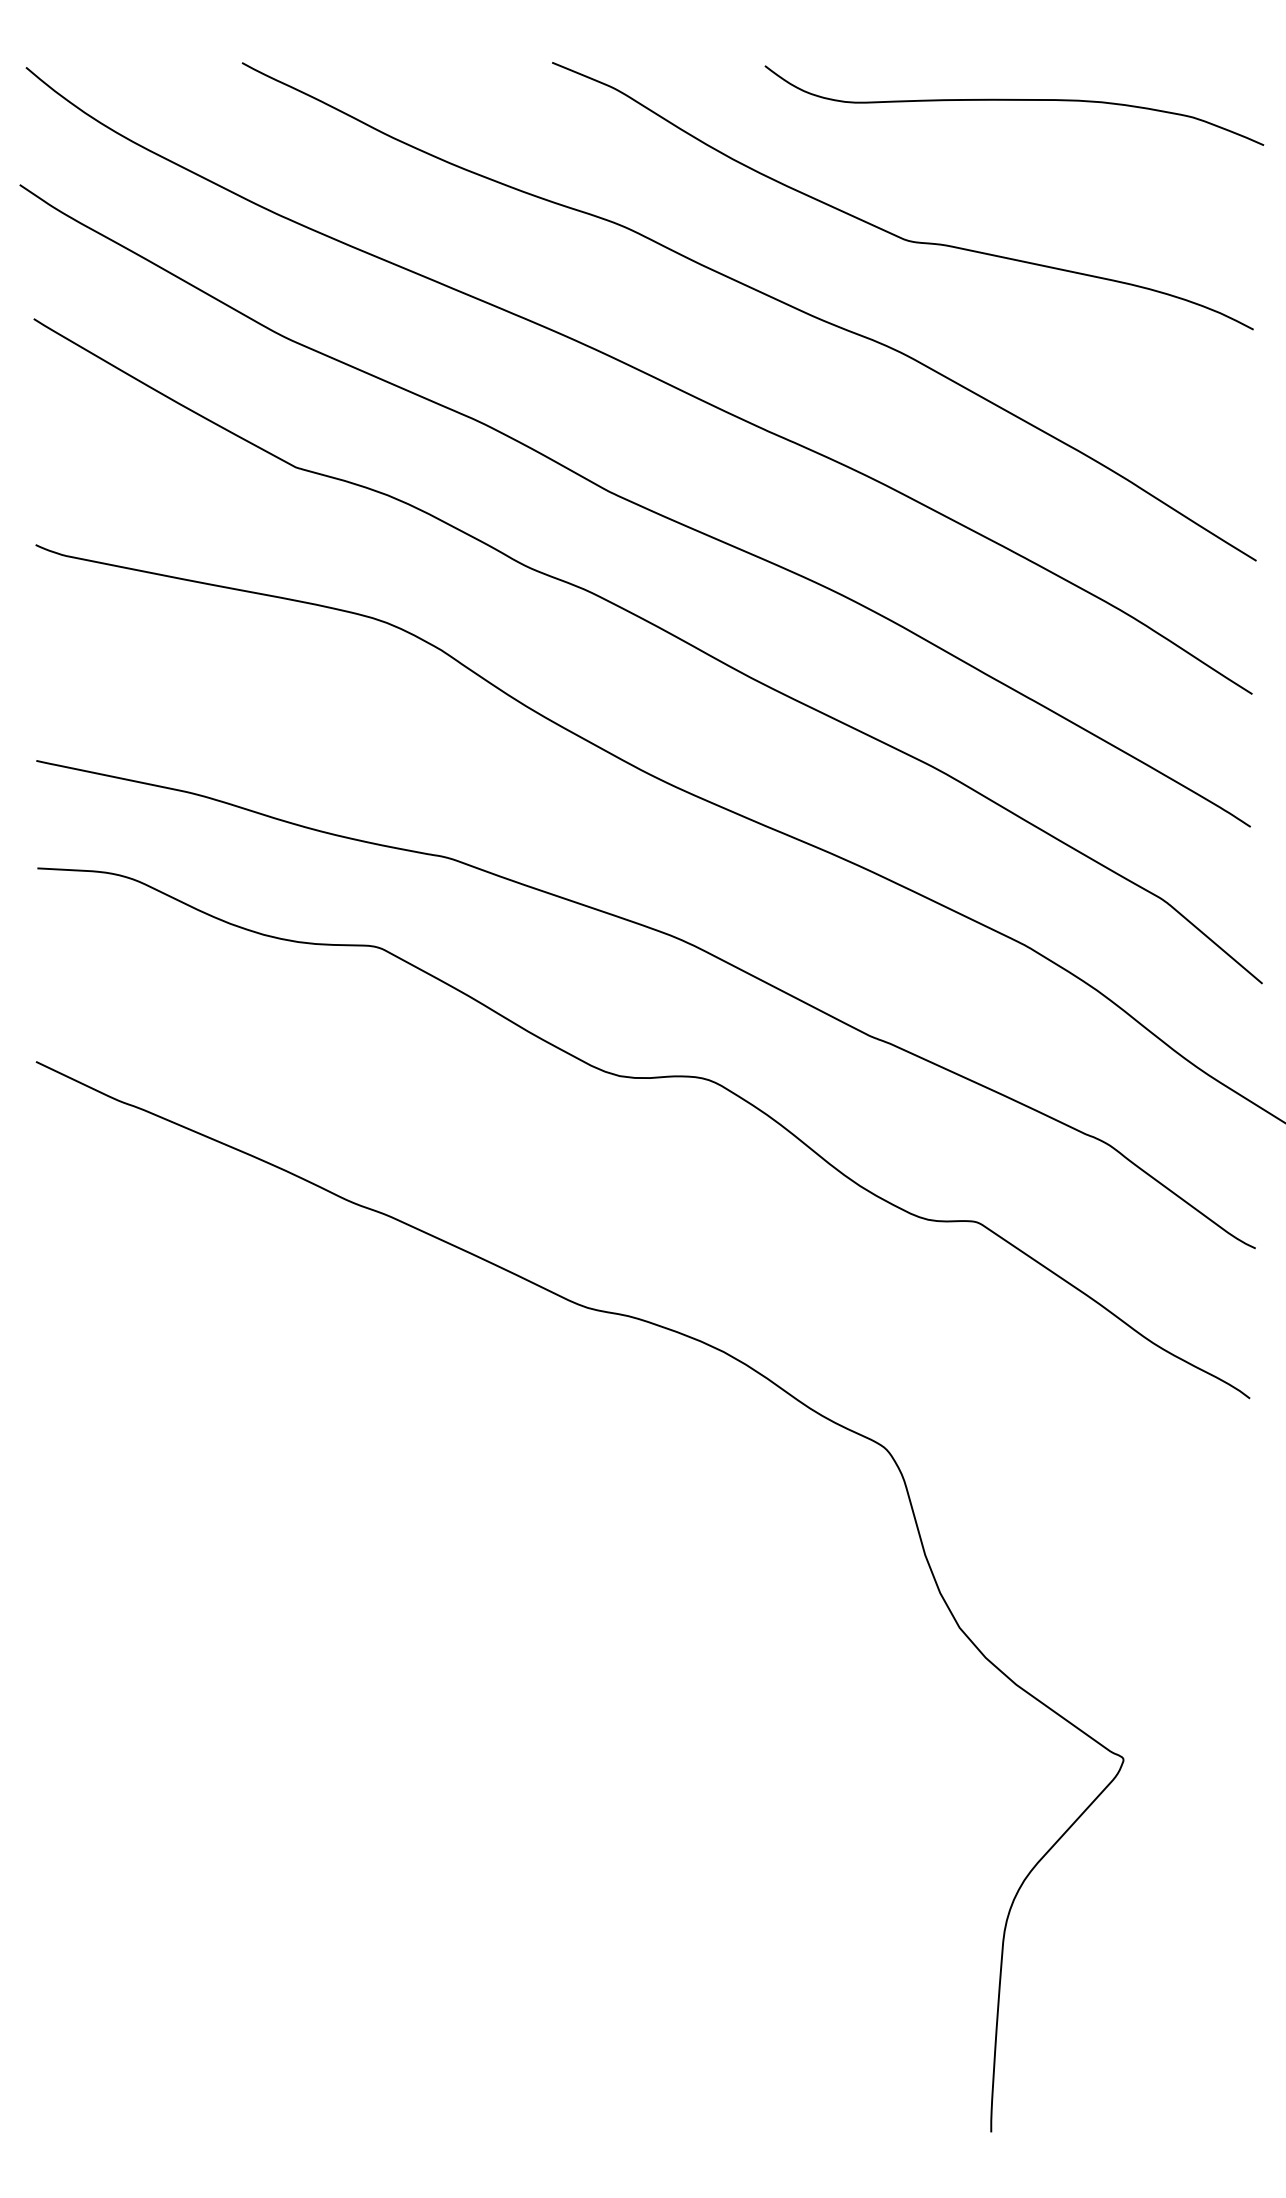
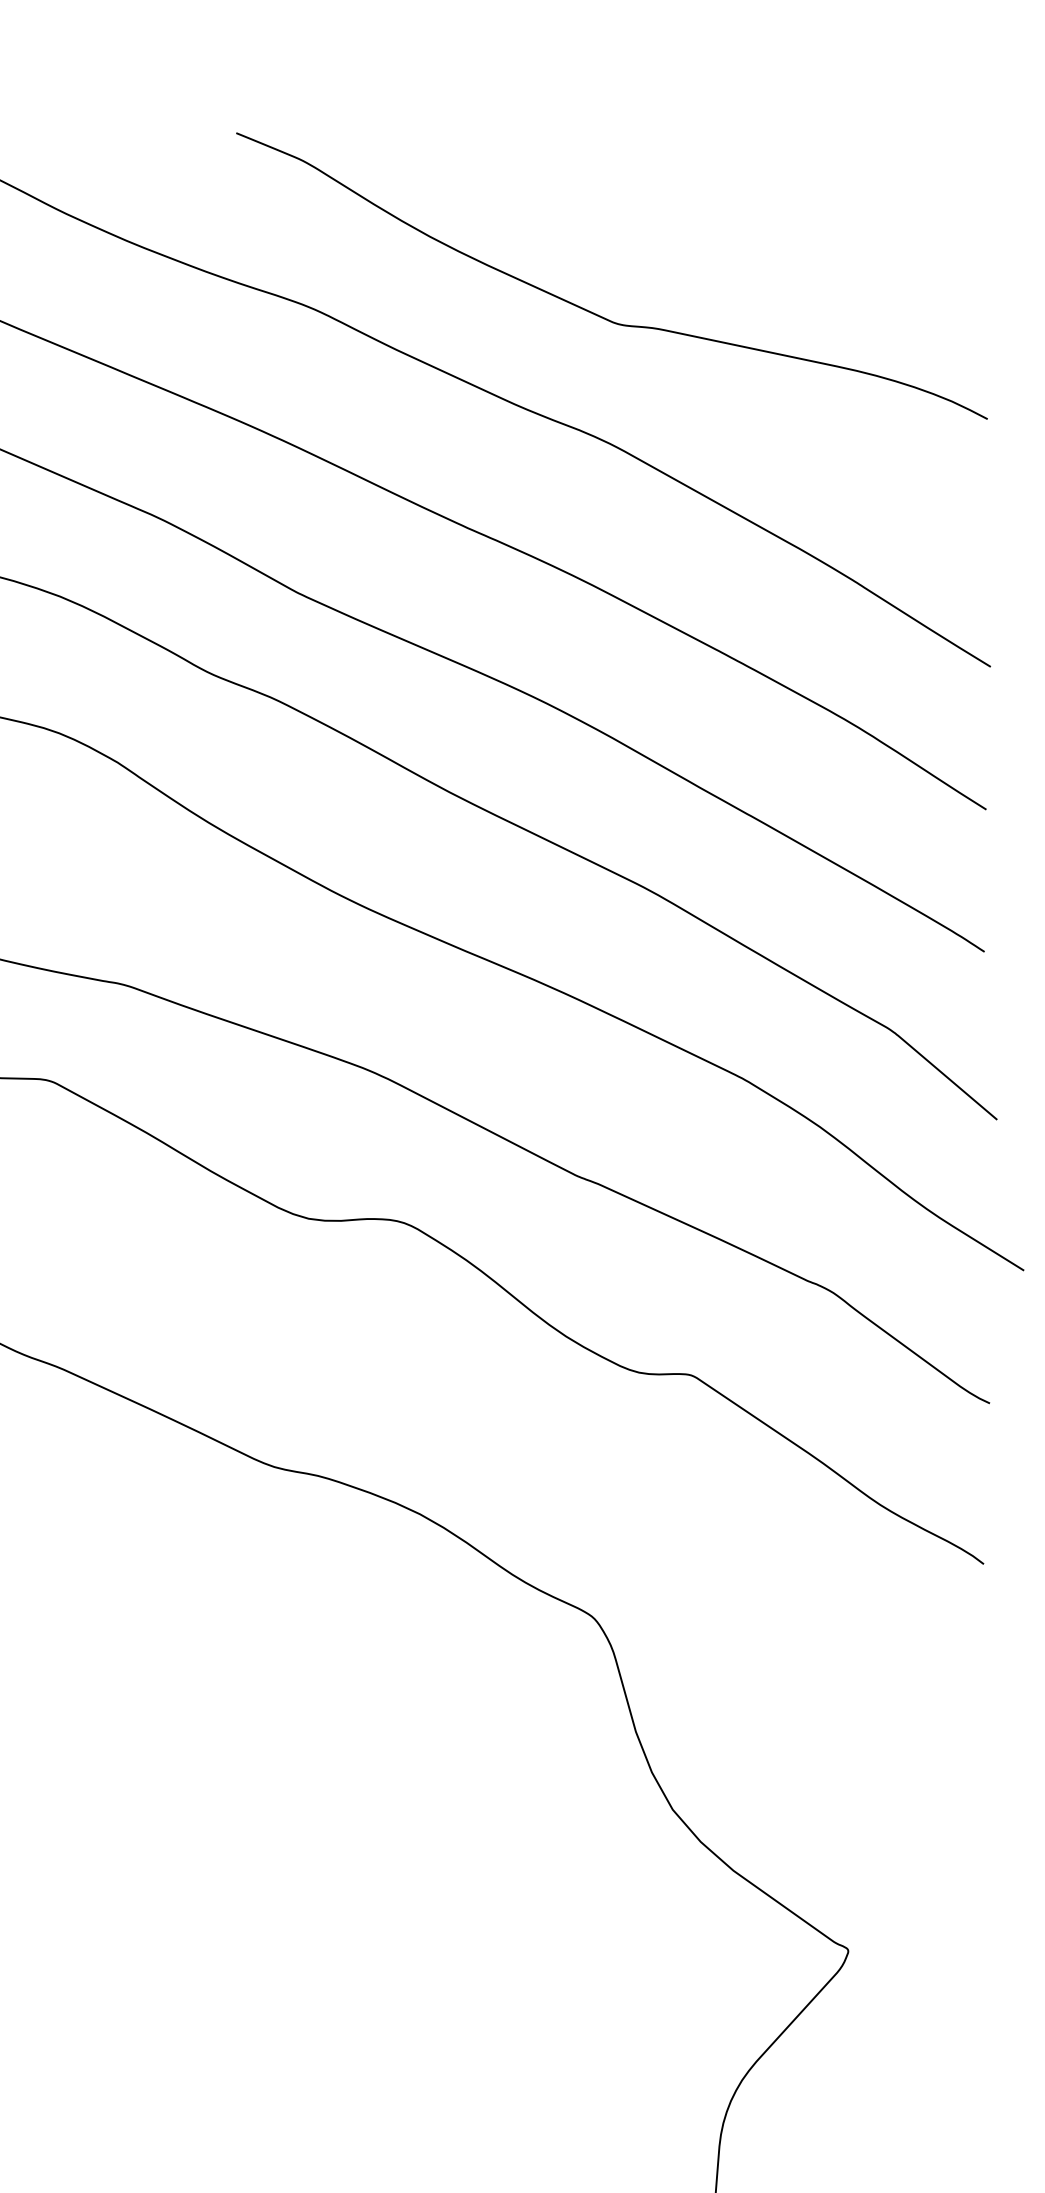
curve: (1014, 100) -> (731, 173), removed

